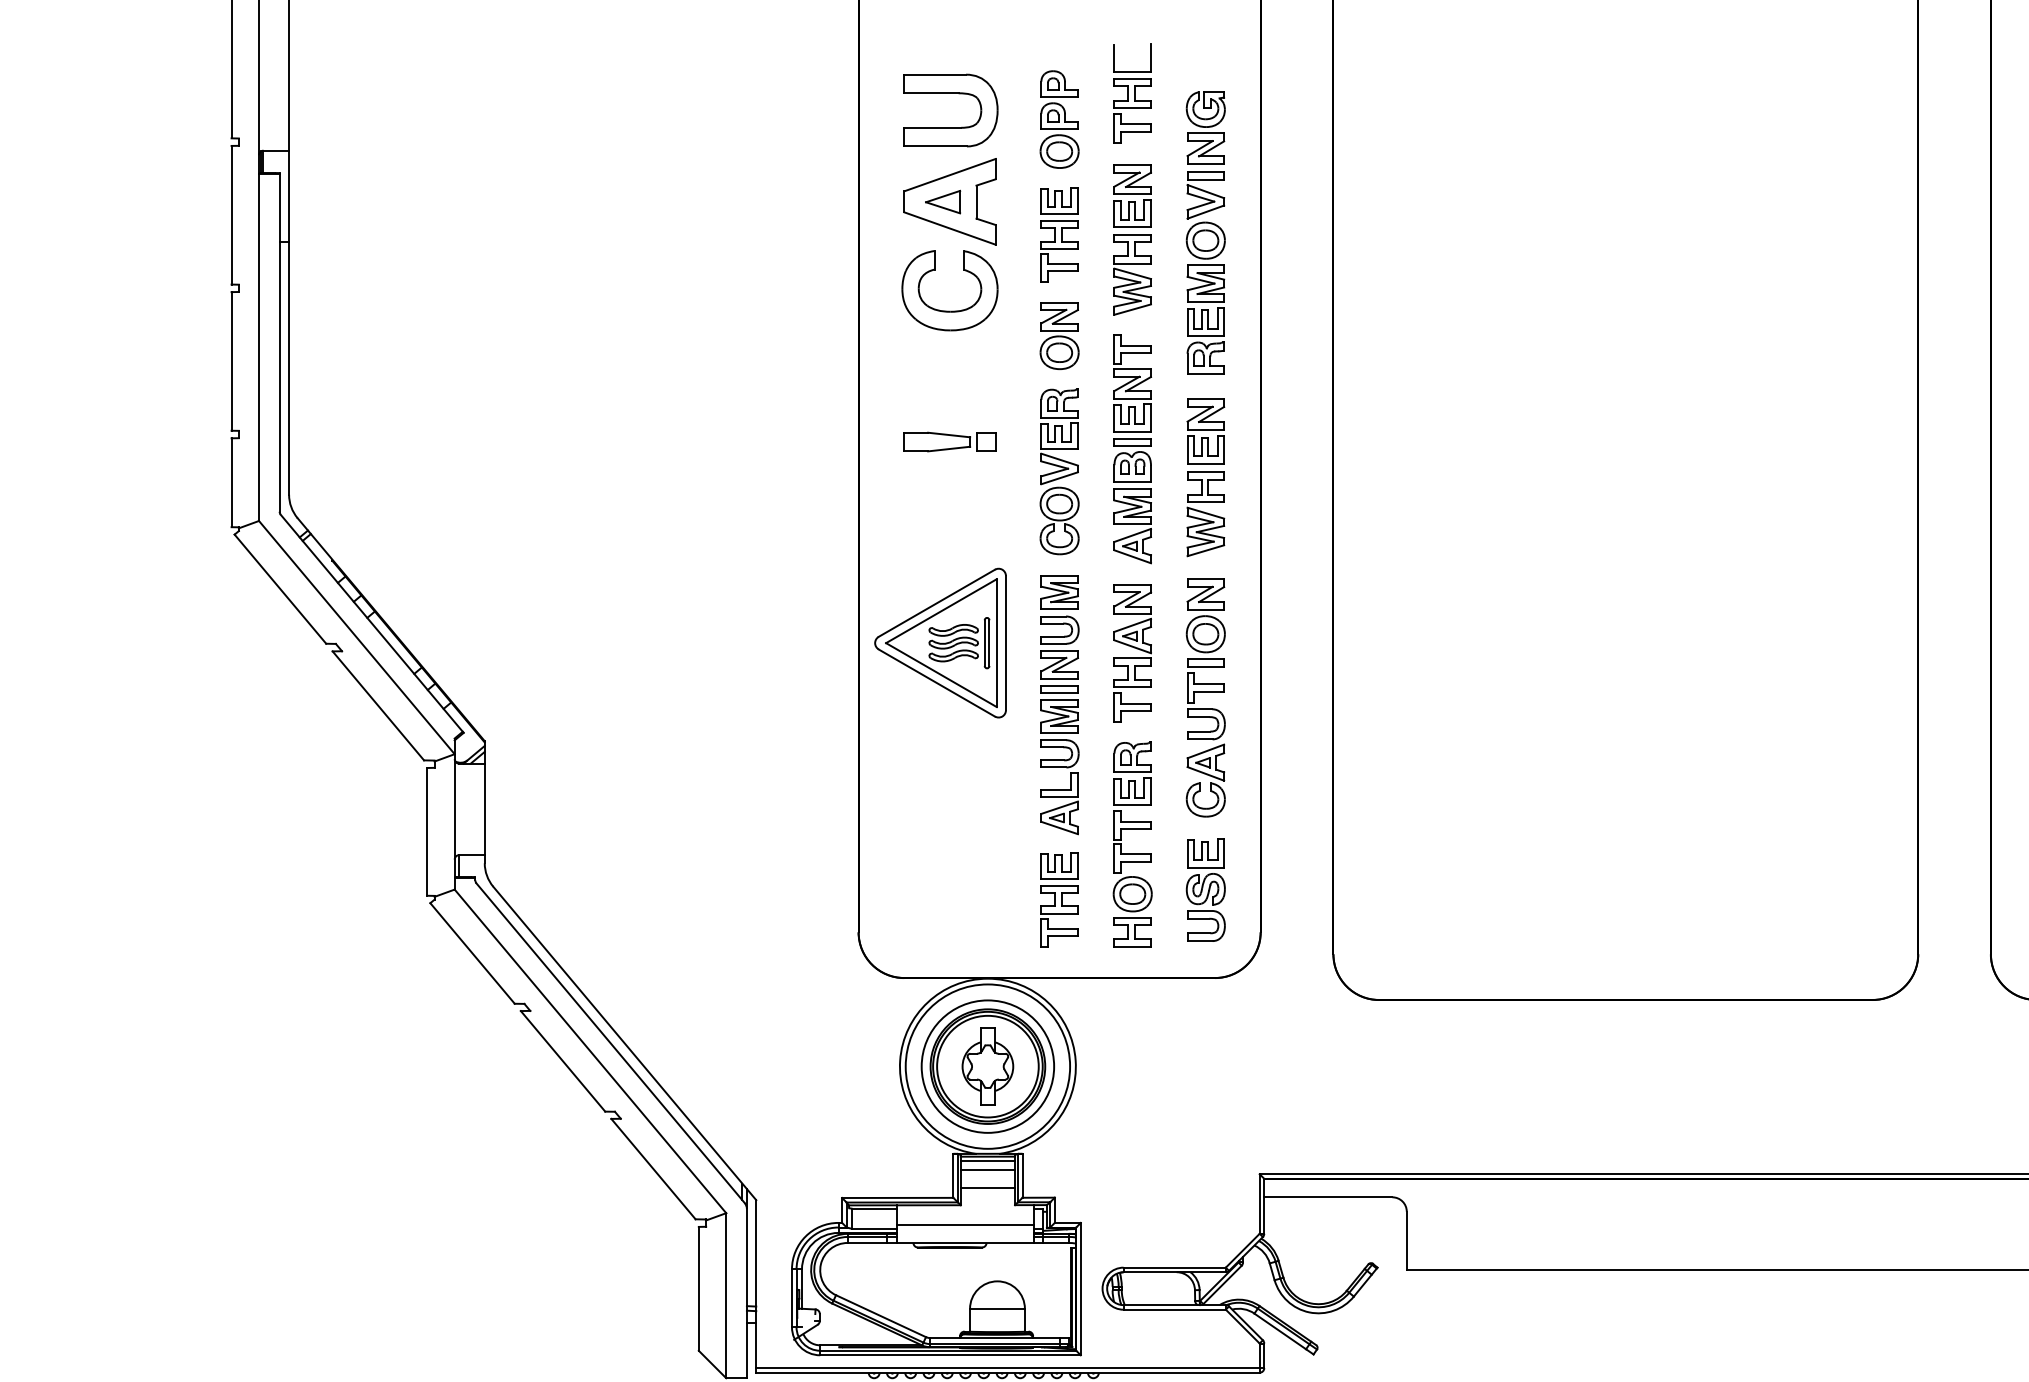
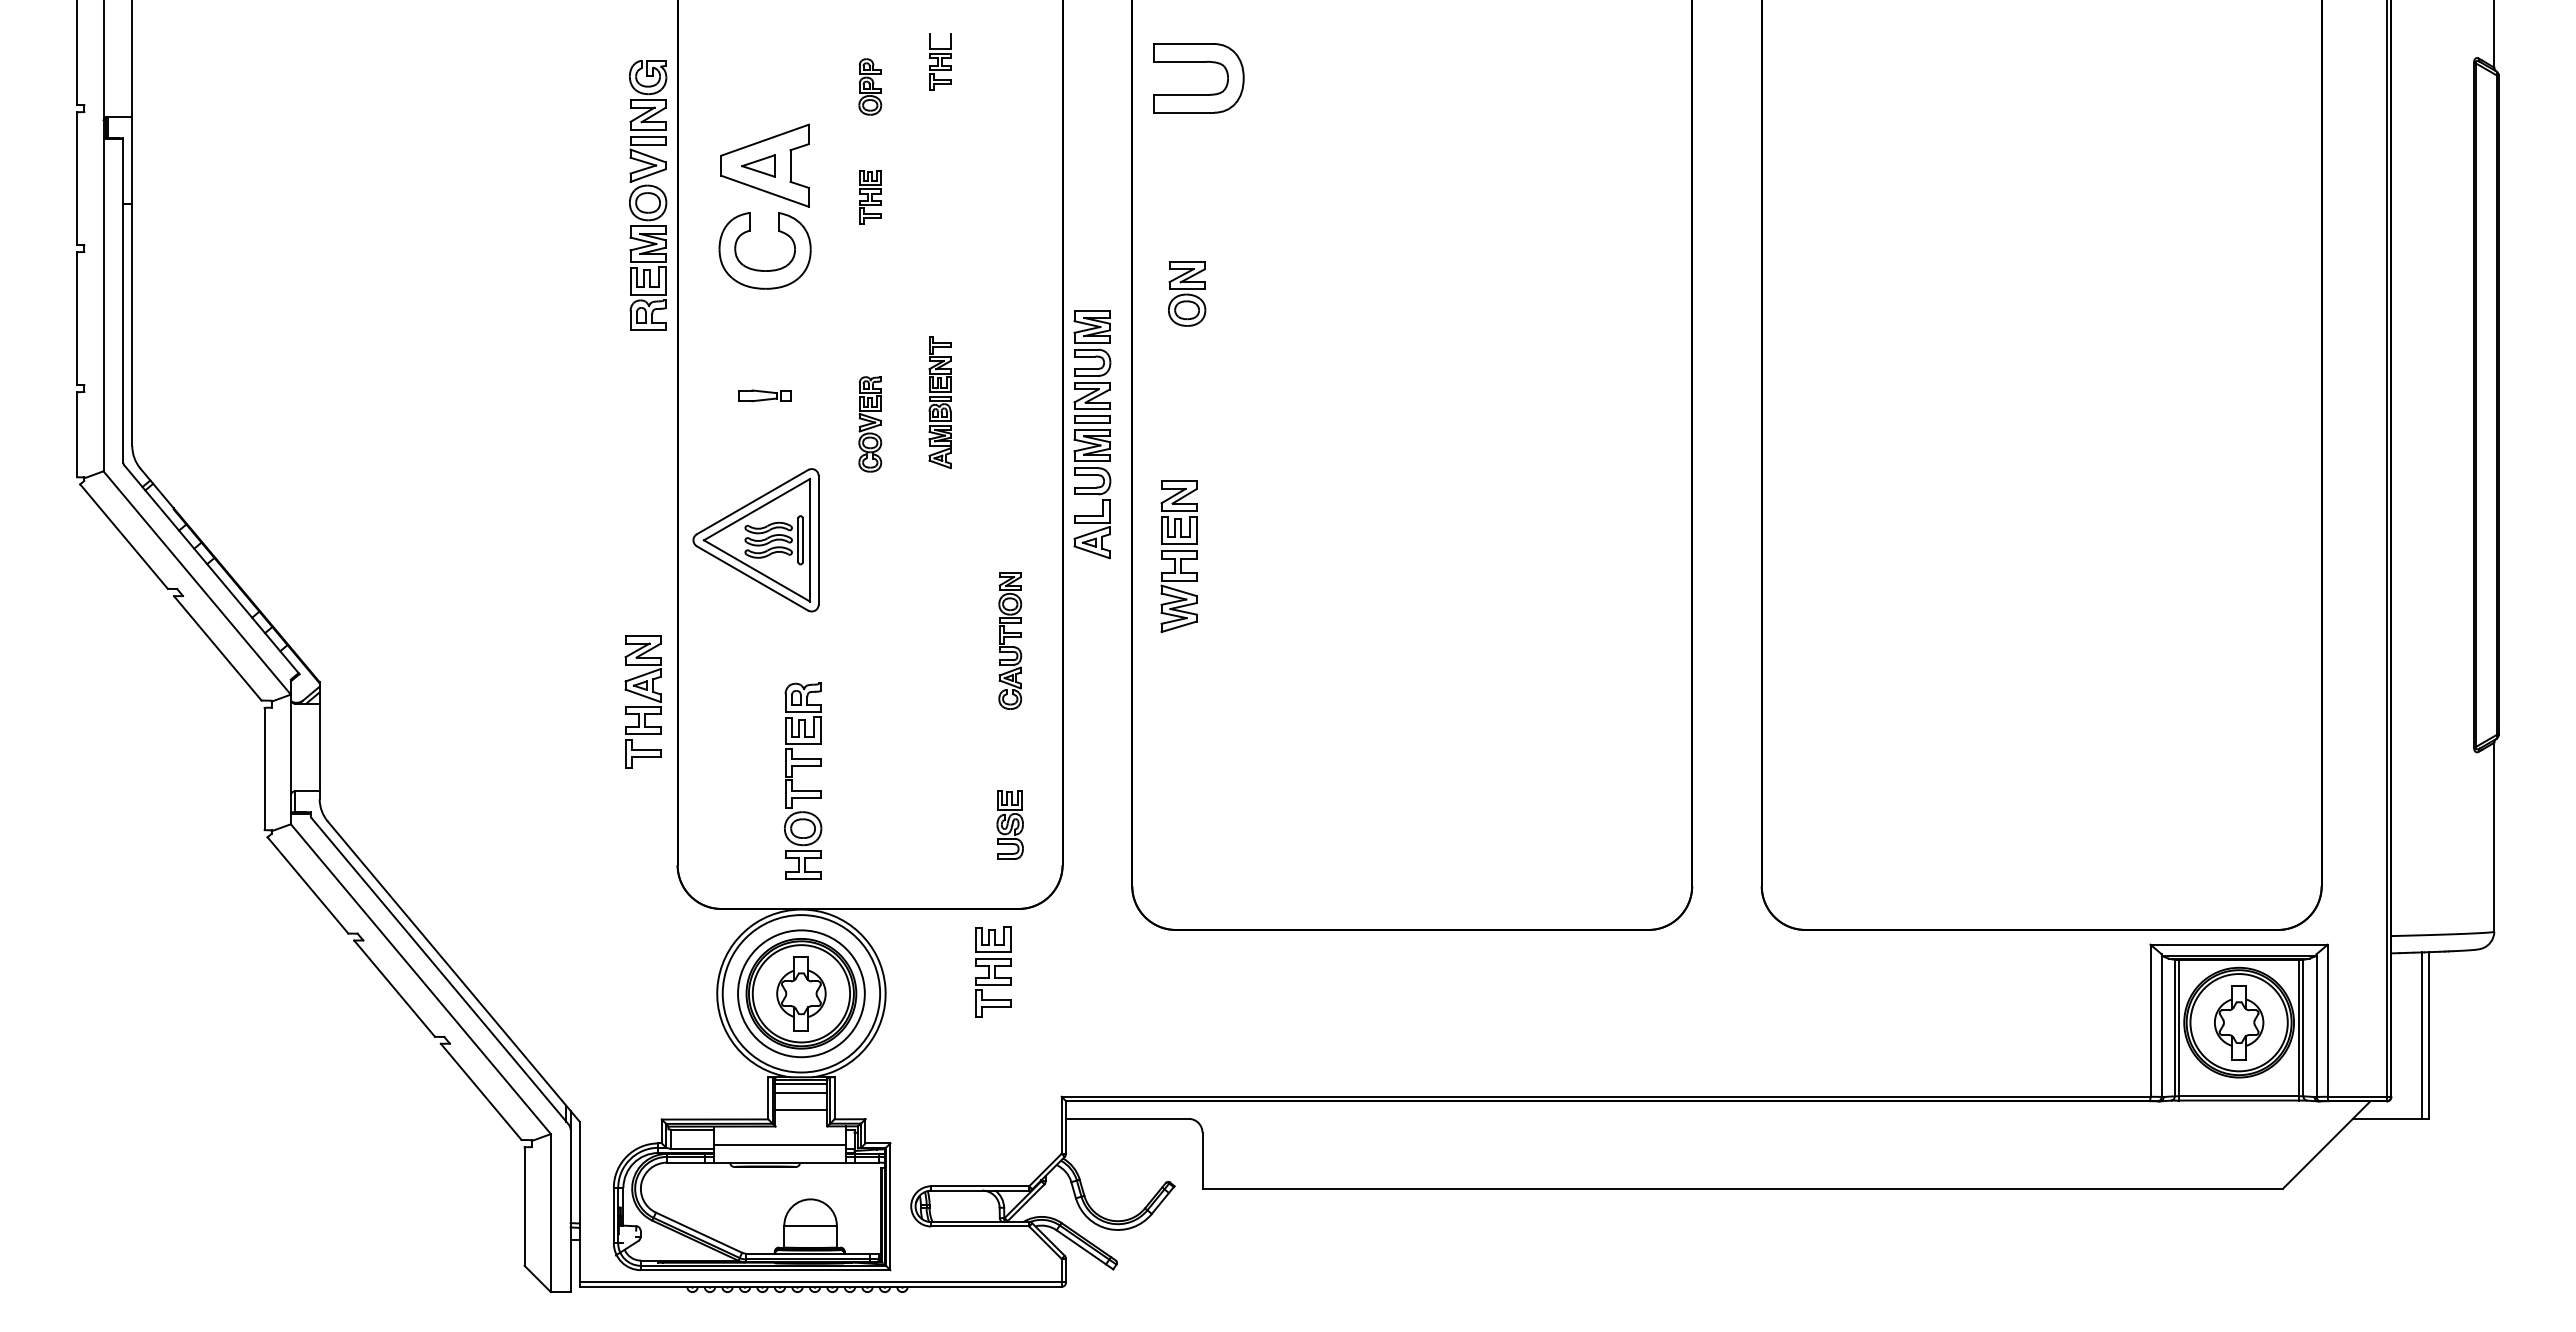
part: (1133, 92) -> (940, 61), size x0.6
part: (950, 94) -> (1198, 62), moved
part: (1060, 119) -> (870, 86), size x0.6
part: (1206, 232) -> (648, 195), moved
part: (1060, 235) -> (870, 197), size x0.6
part: (1132, 240) -> (939, 202), removed
part: (1060, 335) -> (1187, 293), moved
part: (949, 441) -> (764, 395), size x0.6
part: (1132, 449) -> (939, 402), size x0.6
part: (1060, 472) -> (870, 424), size x0.6
part: (1205, 477) -> (1178, 556), moved
part: (939, 643) -> (755, 540), moved
part: (1132, 652) -> (642, 701), moved
part: (1206, 697) -> (1010, 640), size x0.6
part: (1060, 704) -> (1092, 434), moved
part: (1133, 854) -> (803, 790), moved
part: (1206, 889) -> (1010, 824), size x0.7
part: (1060, 899) -> (993, 971), moved

